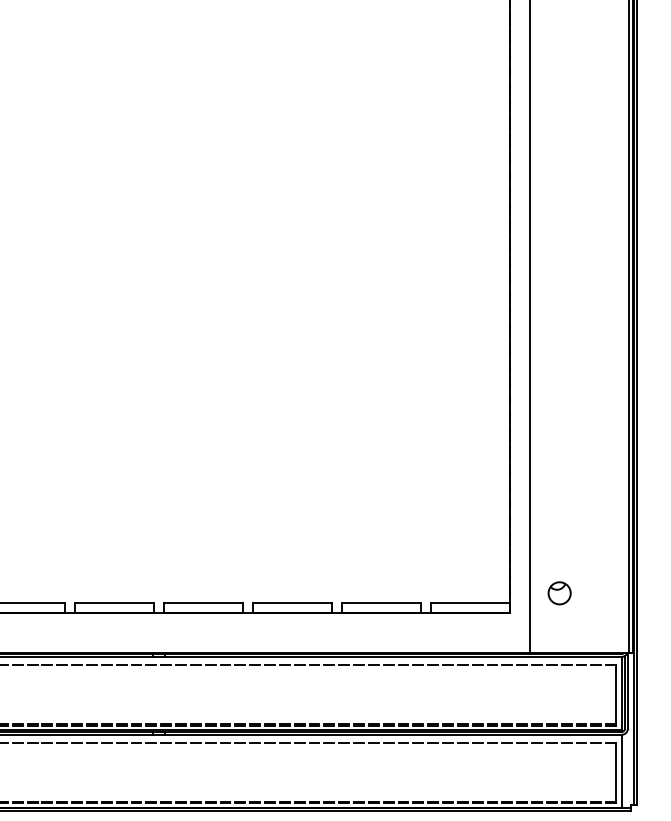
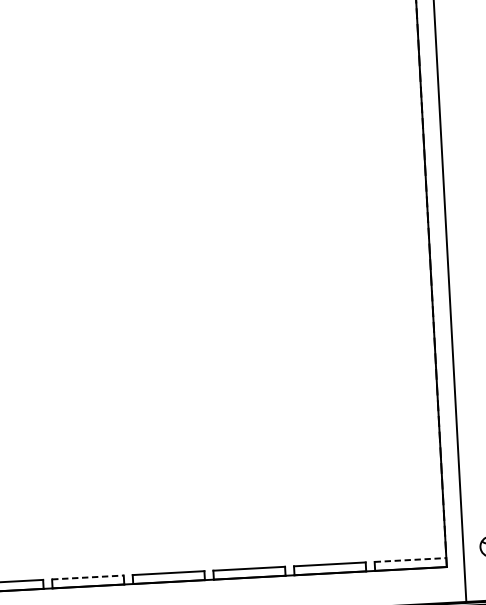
line: (114, 603) -> (87, 577), solid -> dashed
line: (470, 603) -> (410, 560), solid -> dashed

